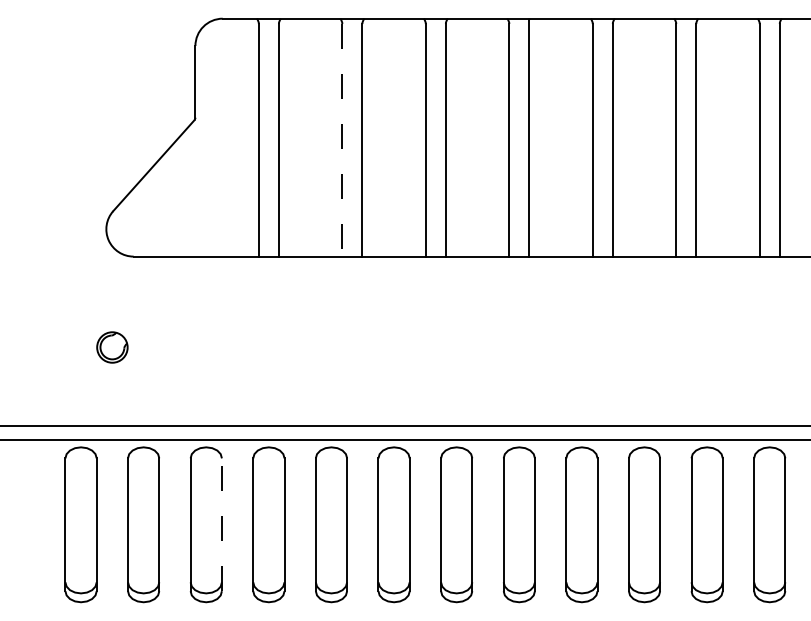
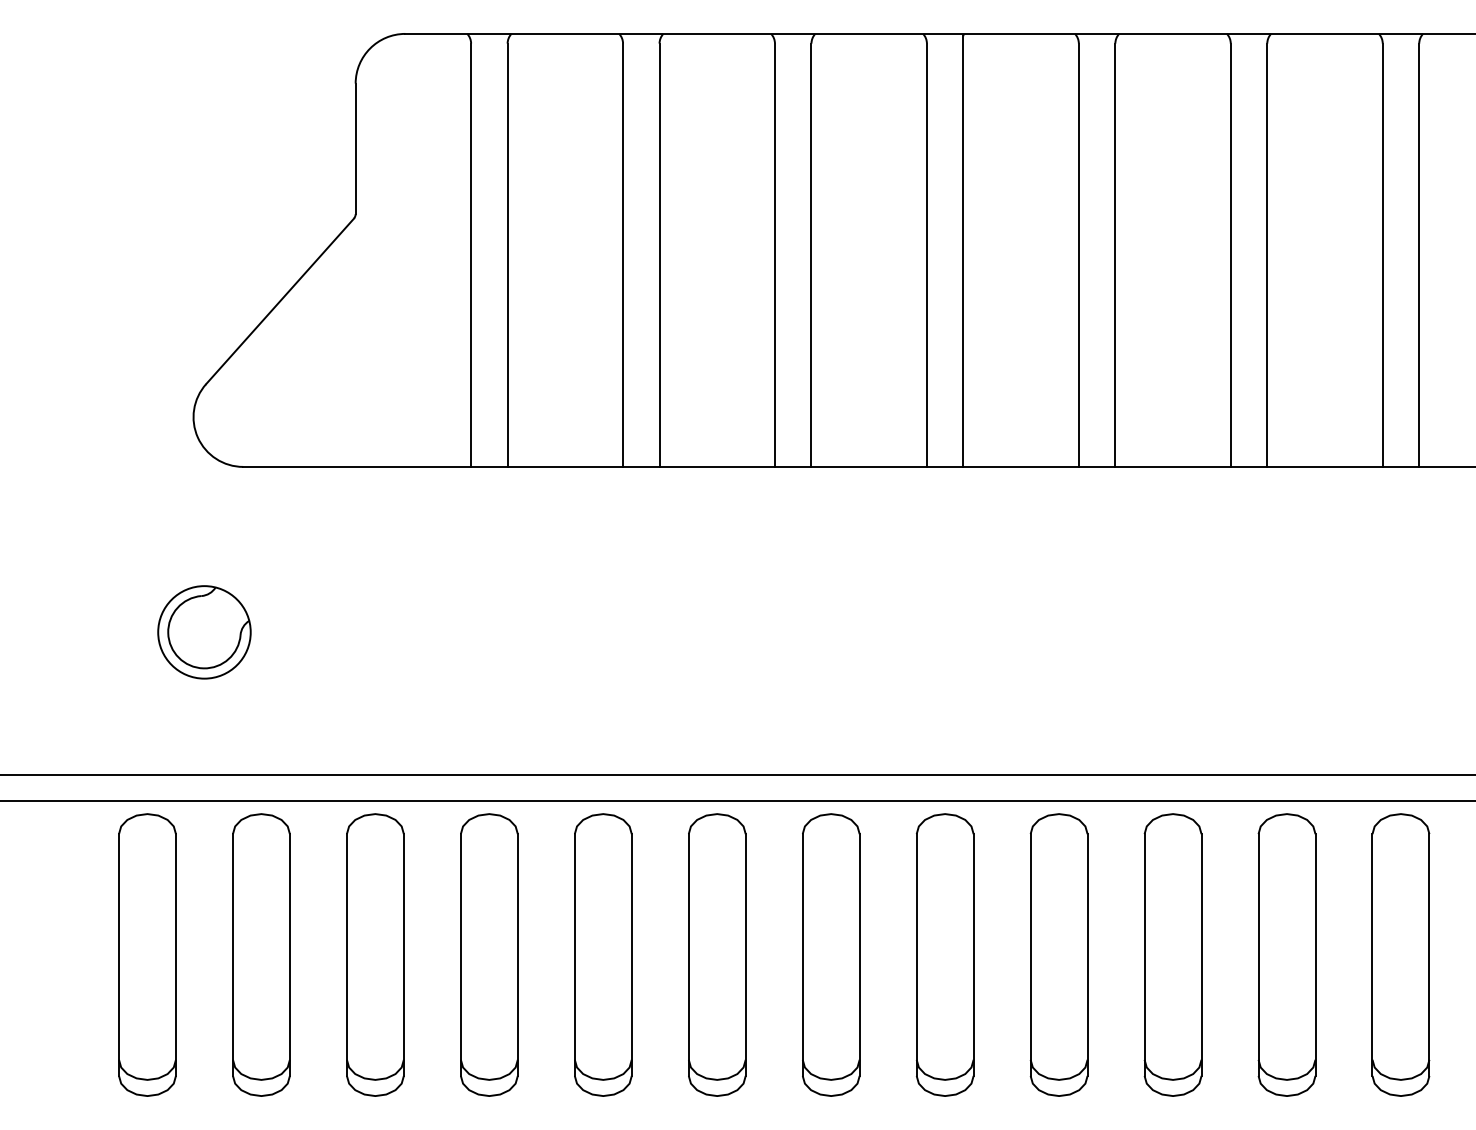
line: (342, 140) -> (623, 255), dashed -> solid
part: (112, 347) -> (204, 632), size x1.67
line: (221, 524) -> (403, 954), dashed -> solid

